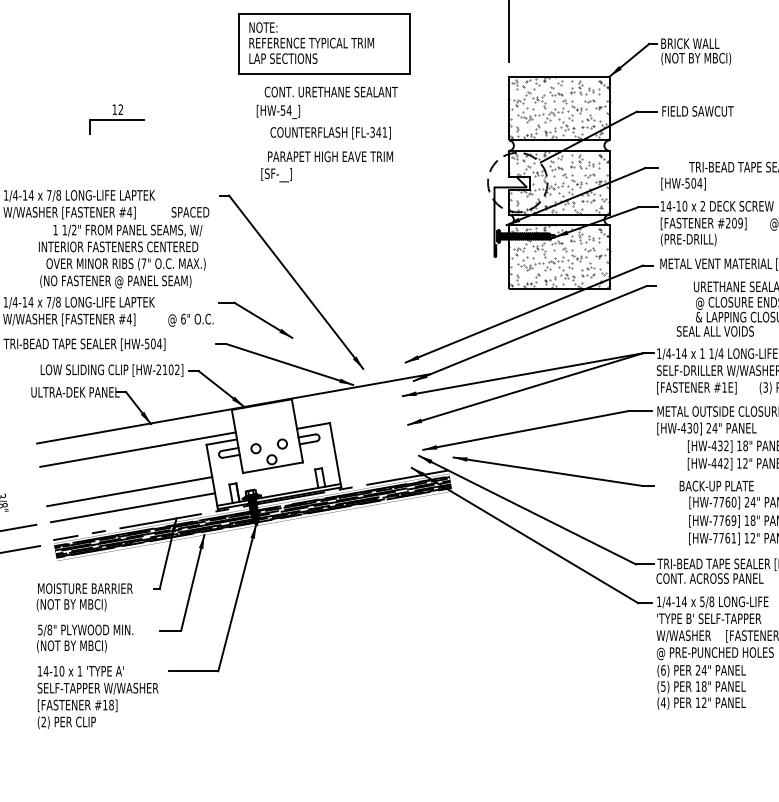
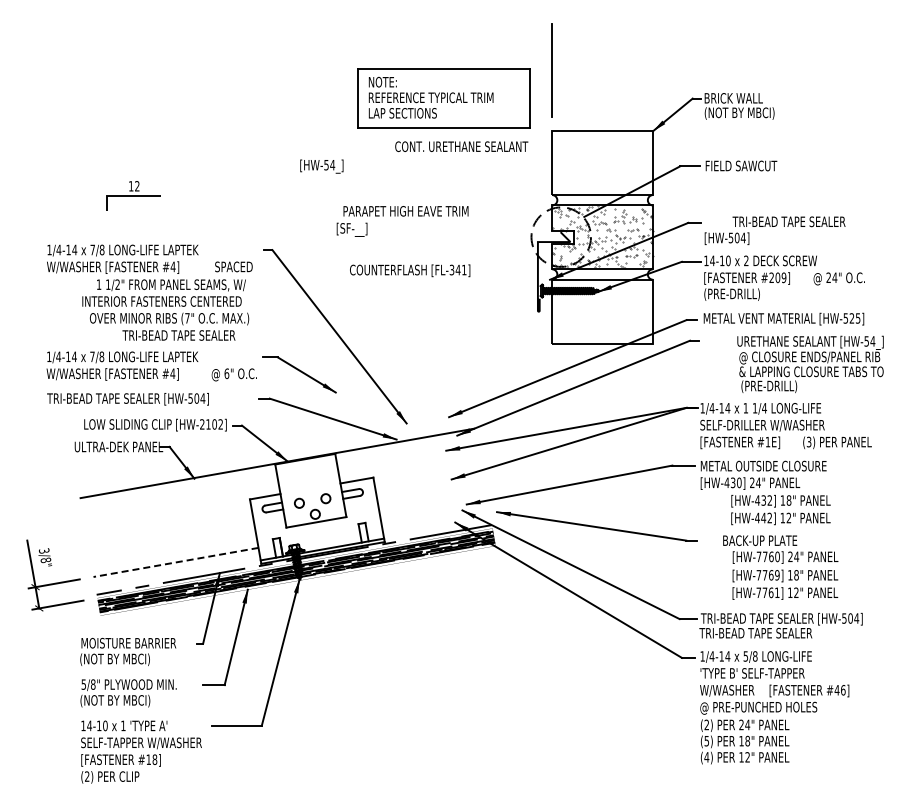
part: (324, 43) -> (443, 98), moved
text: (331, 91) -> (461, 146), moved
hatch: (559, 107) -> (602, 162), removed
part: (117, 118) -> (133, 195), moved
text: (331, 132) -> (410, 270), moved
text: (327, 166) -> (402, 221), moved
hatch: (559, 256) -> (602, 311), removed
text: (116, 281) -> (159, 336), (NO FASTENER @ PANEL SEAM) -> TRI-BEAD TAPE SEALER
text: (715, 331) -> (758, 386), SEAL ALL VOIDS -> (PRE-DRILL)
line: (138, 449) -> (181, 504), removed
line: (129, 490) -> (172, 545), removed
line: (133, 507) -> (176, 562), solid -> dashed
text: (712, 577) -> (755, 632), CONT. ACROSS PANEL -> TRI-BEAD TAPE SEALER
text: (663, 669) -> (706, 724), (6) -> (2)

